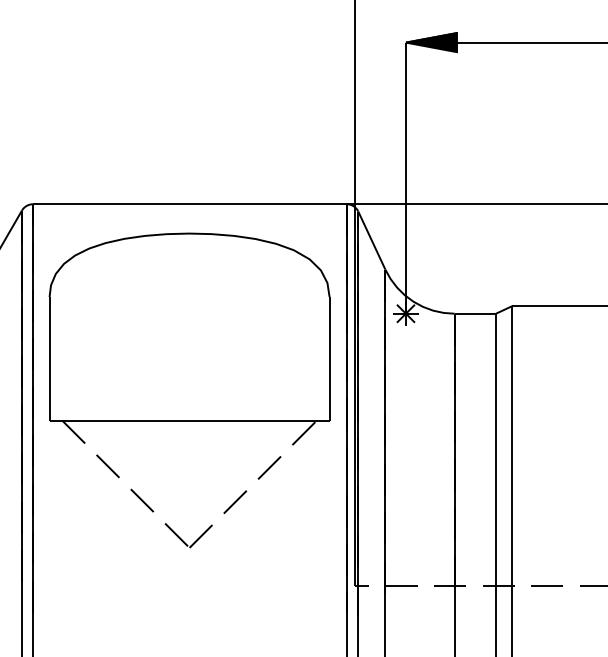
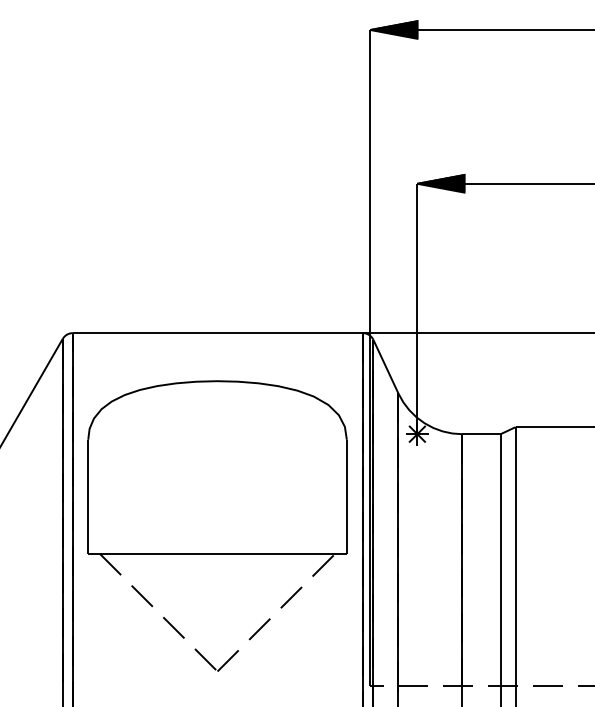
part: (189, 389) -> (217, 525), moved

